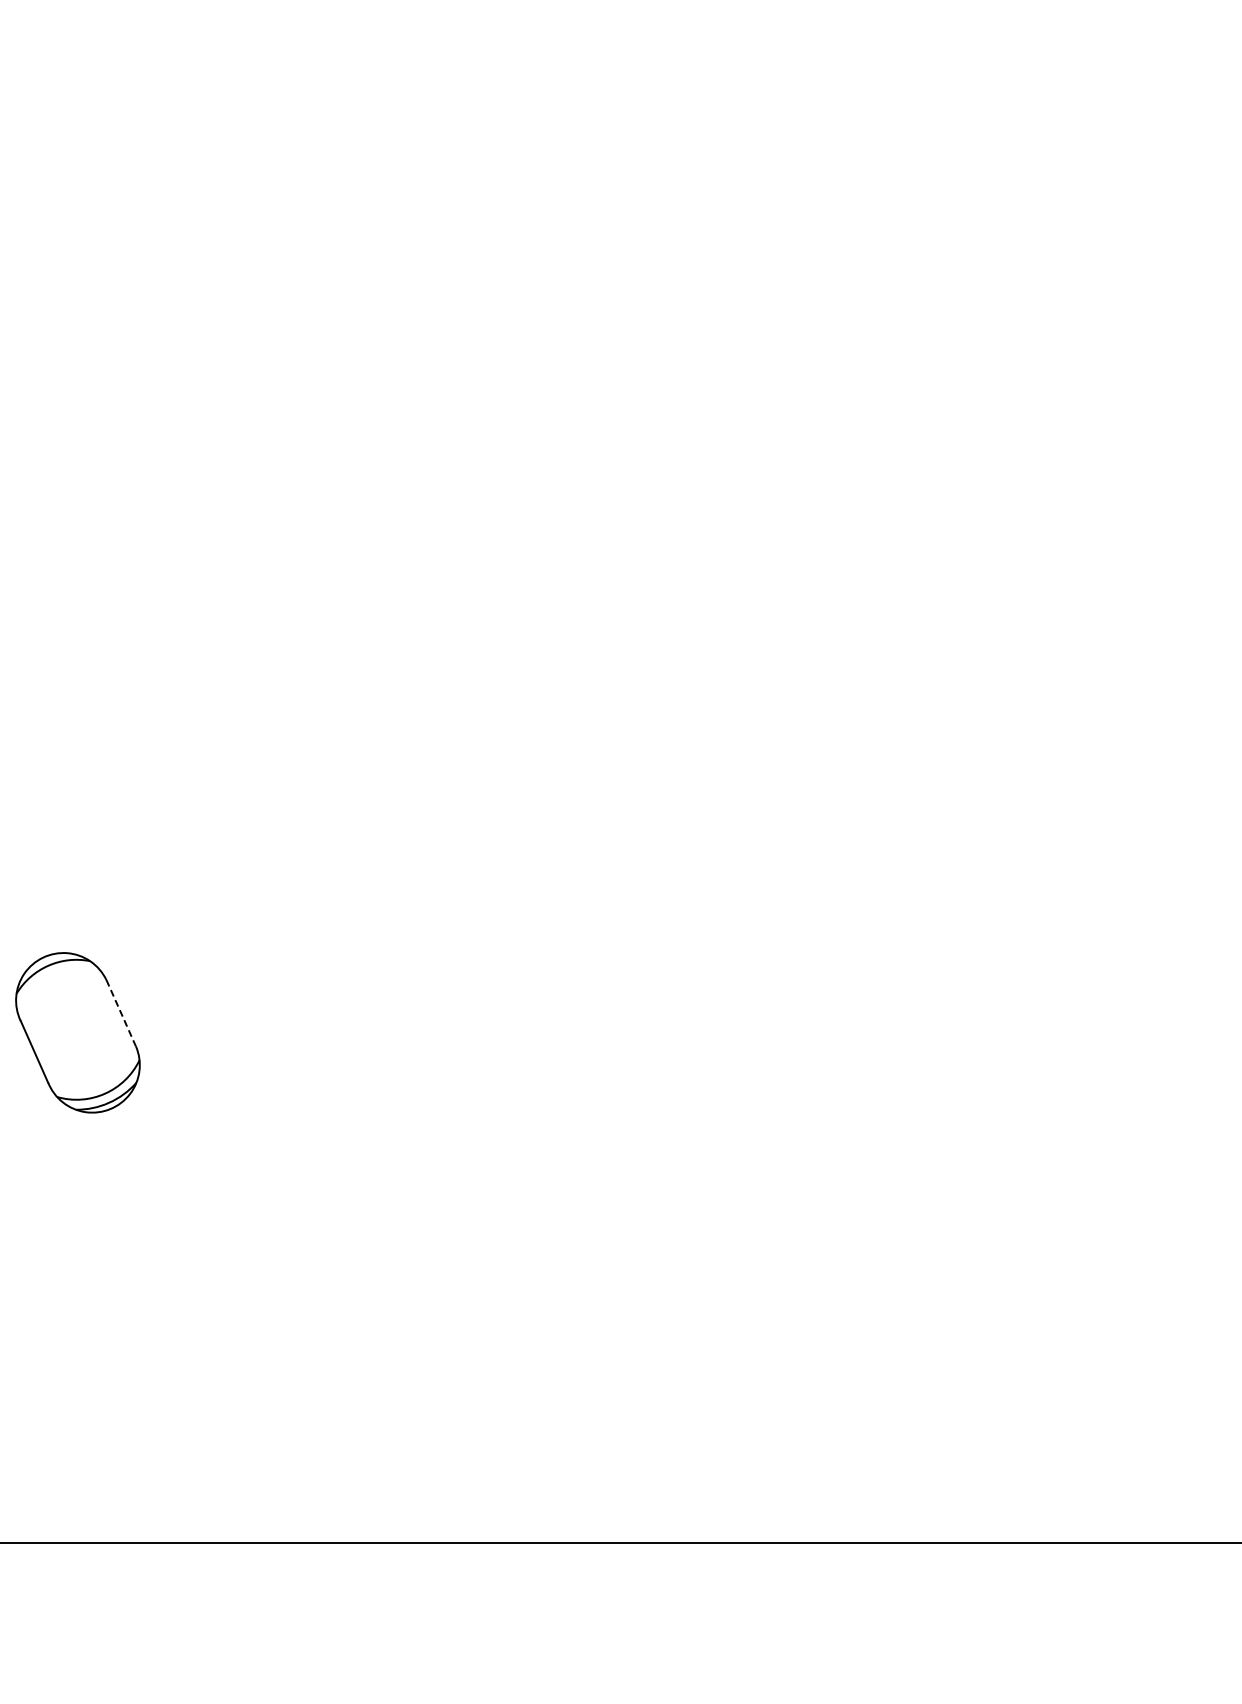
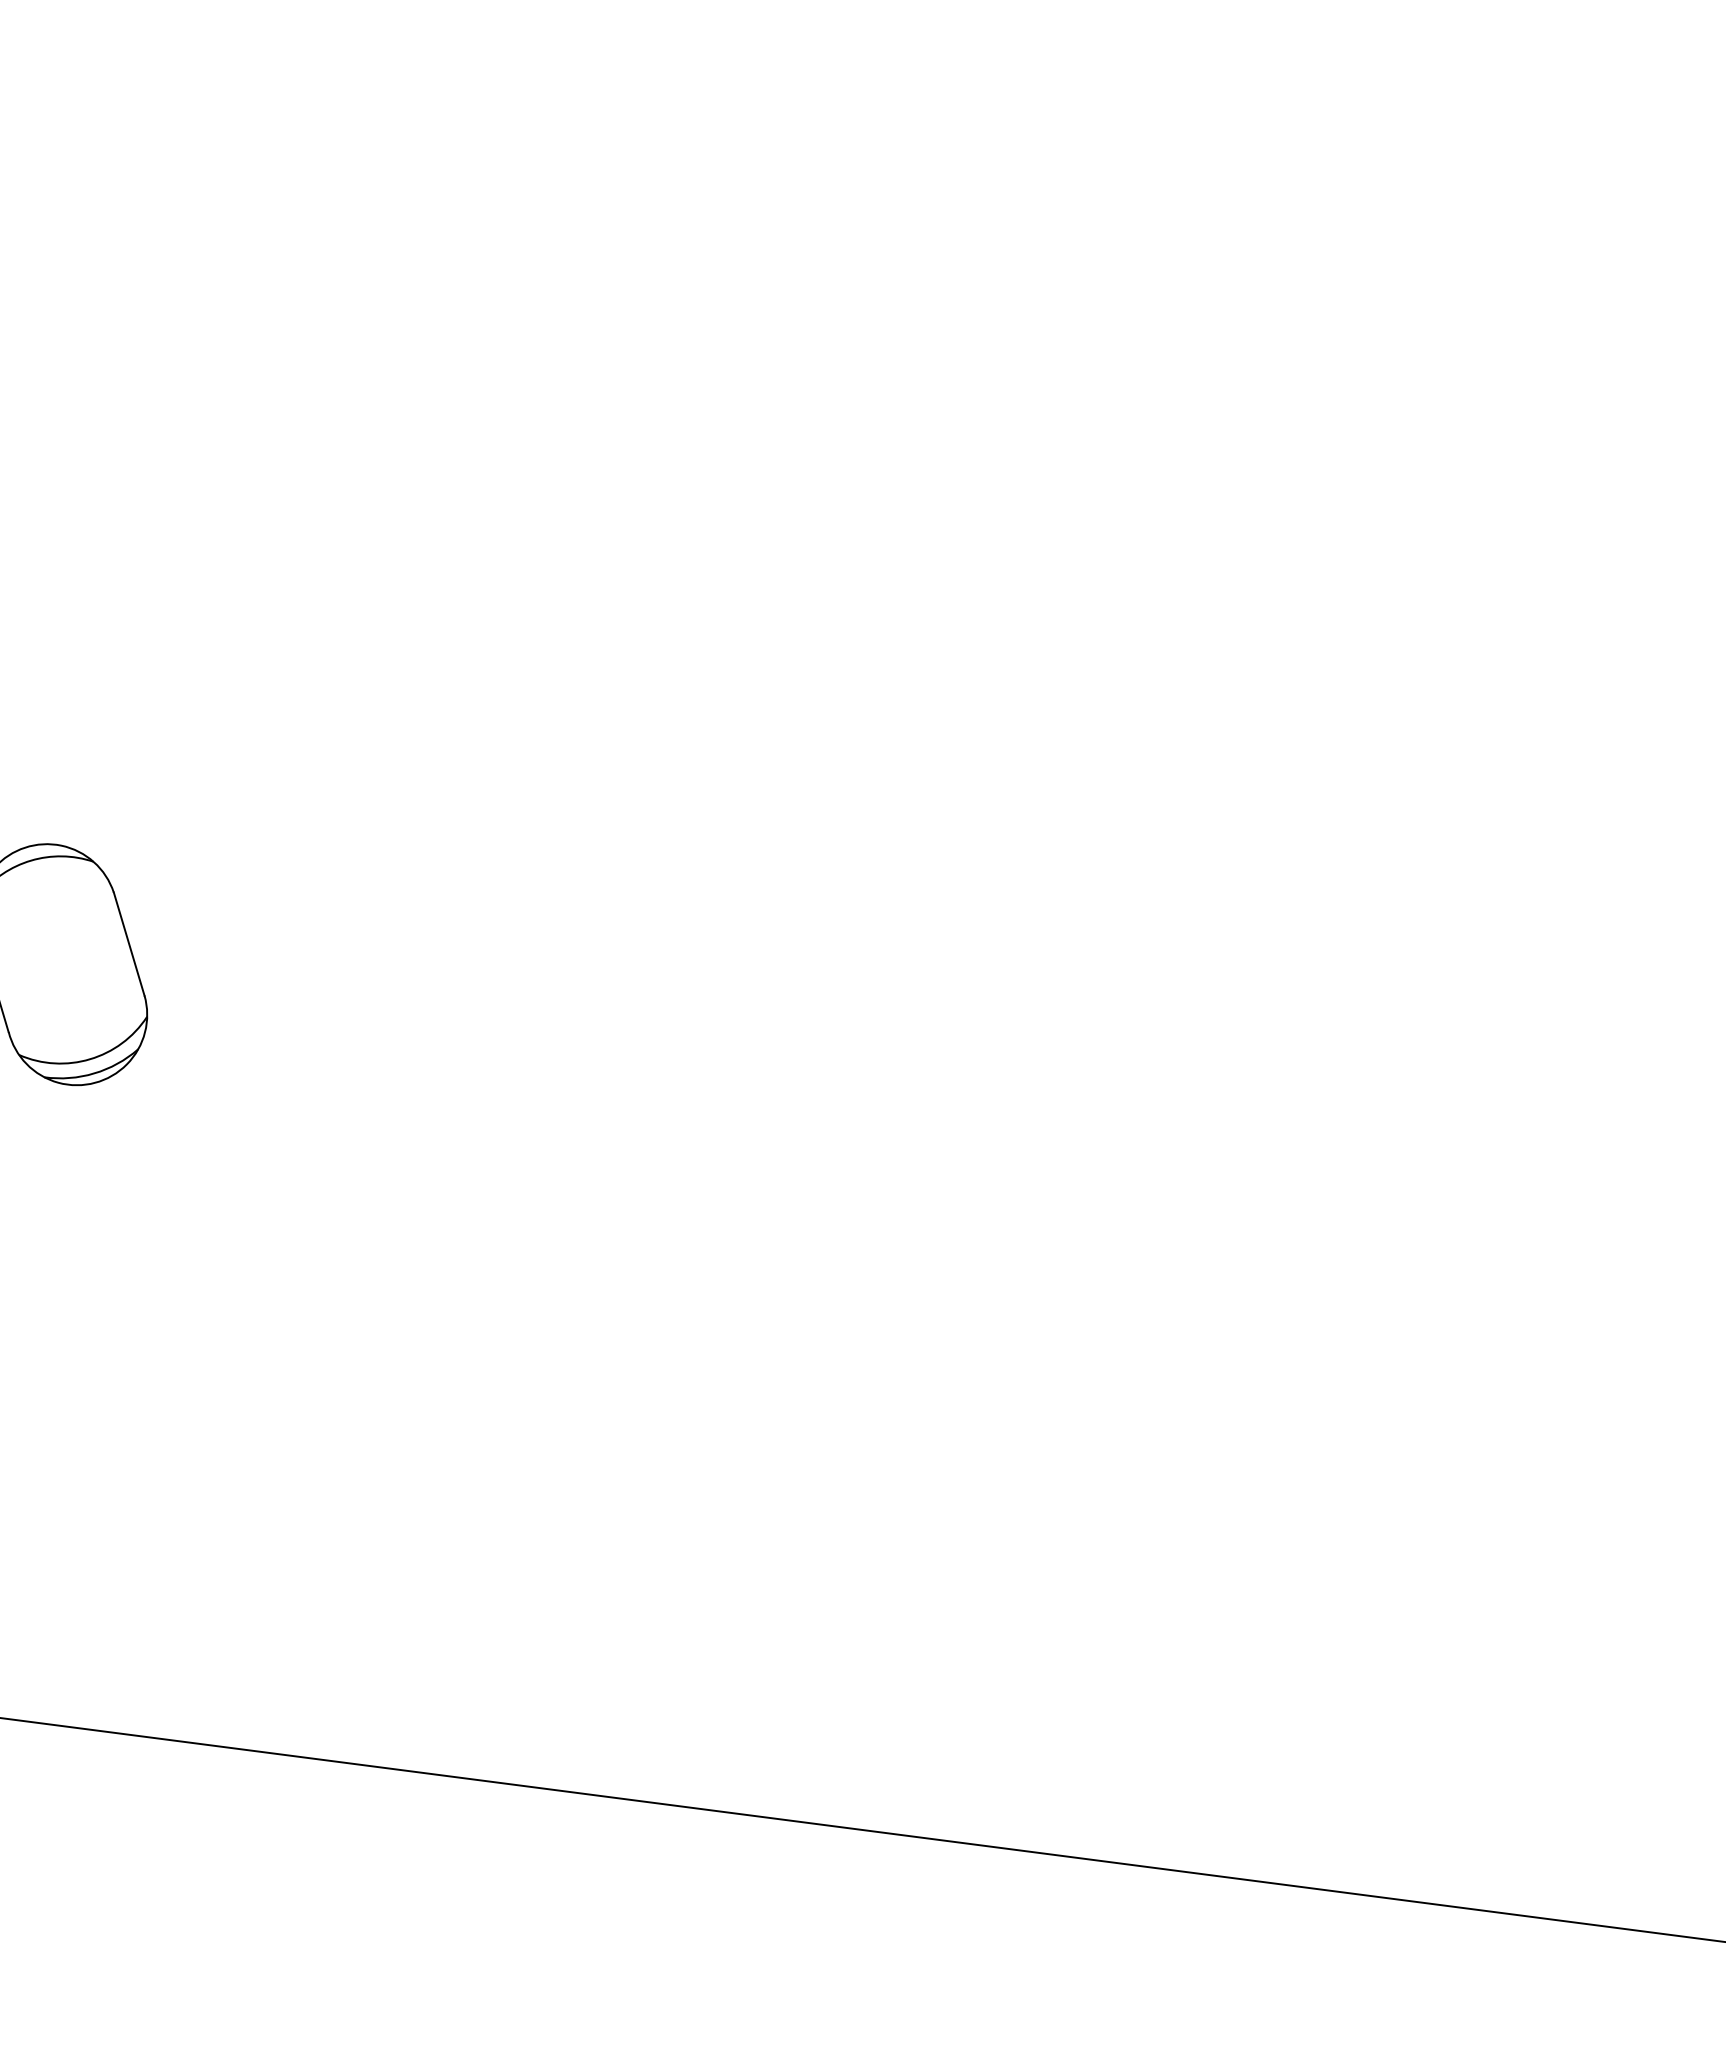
line: (121, 1013) -> (129, 944), dashed -> solid

